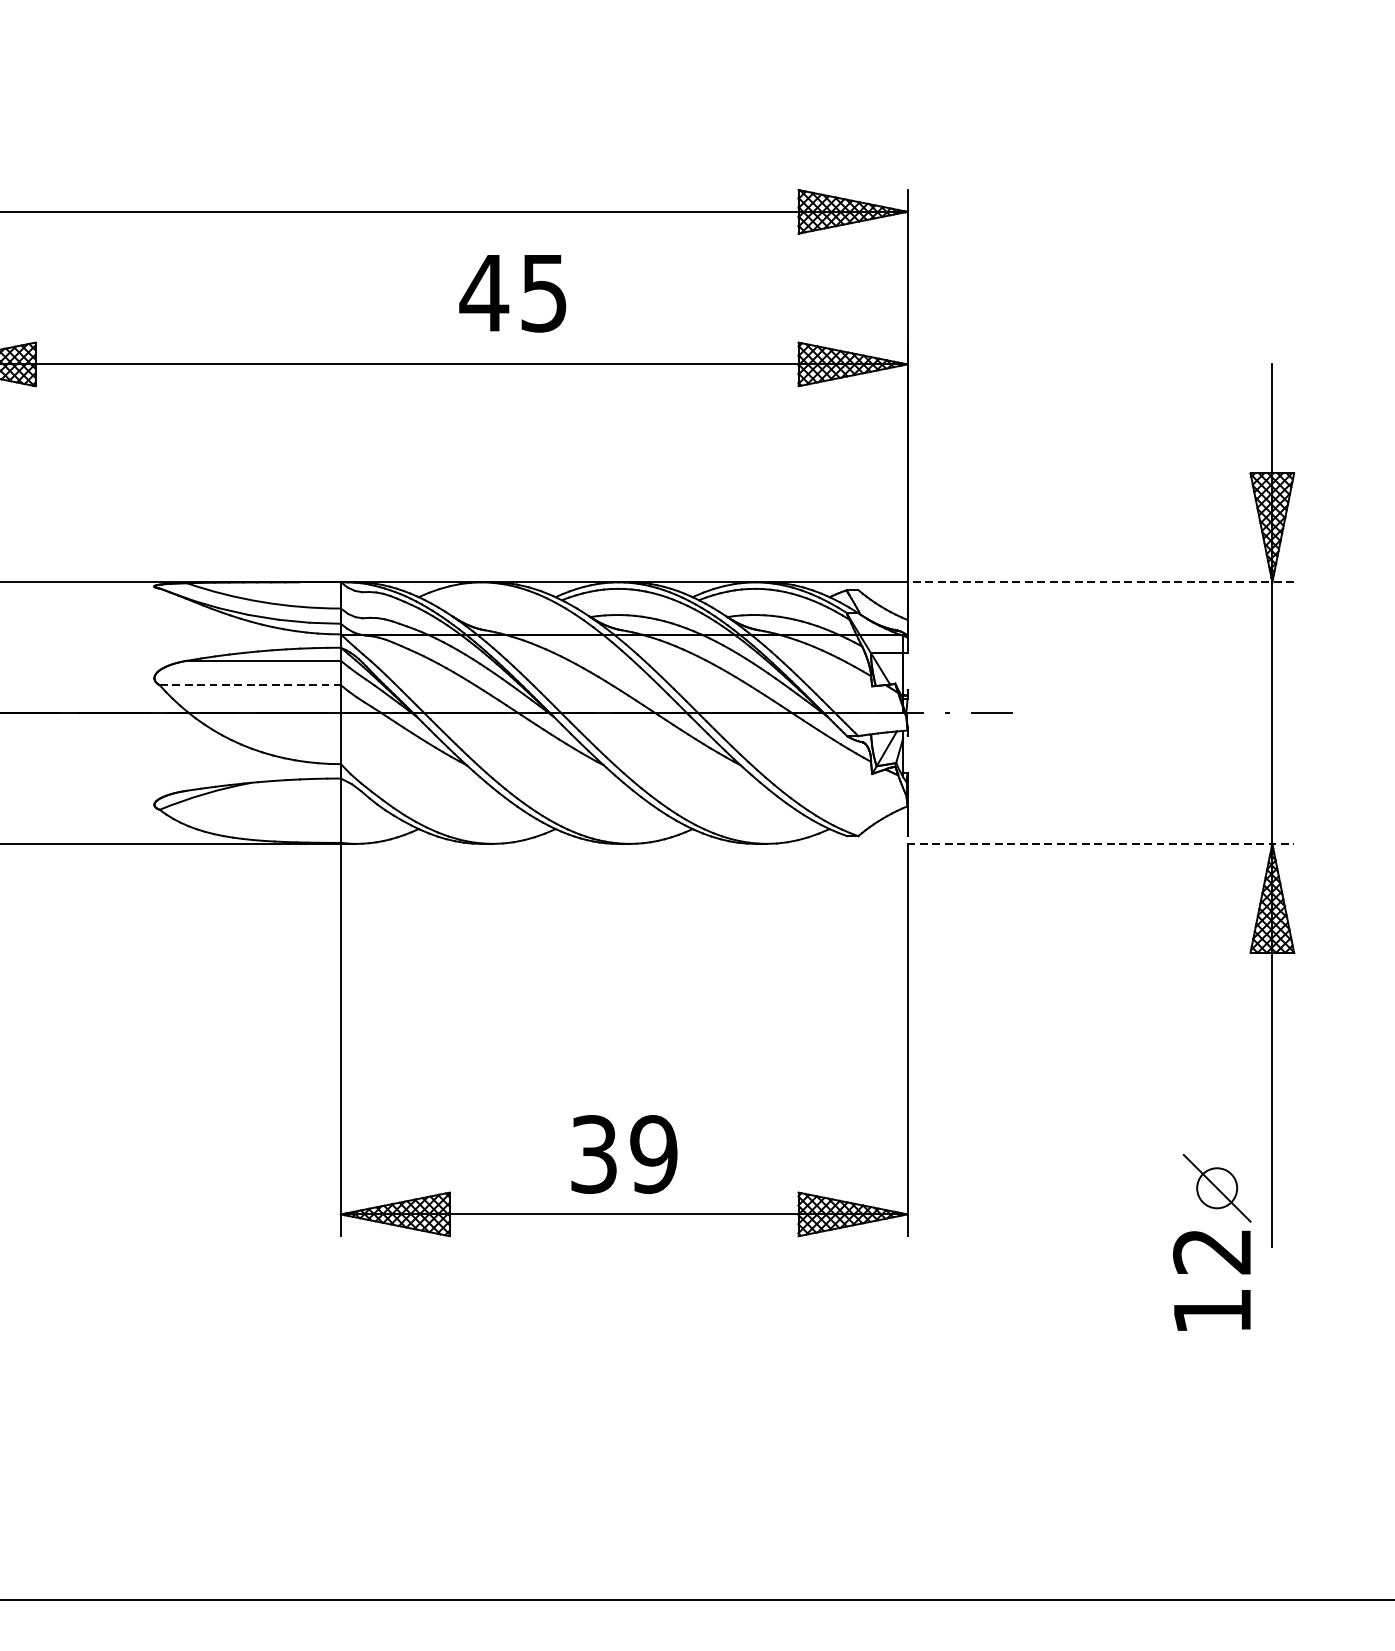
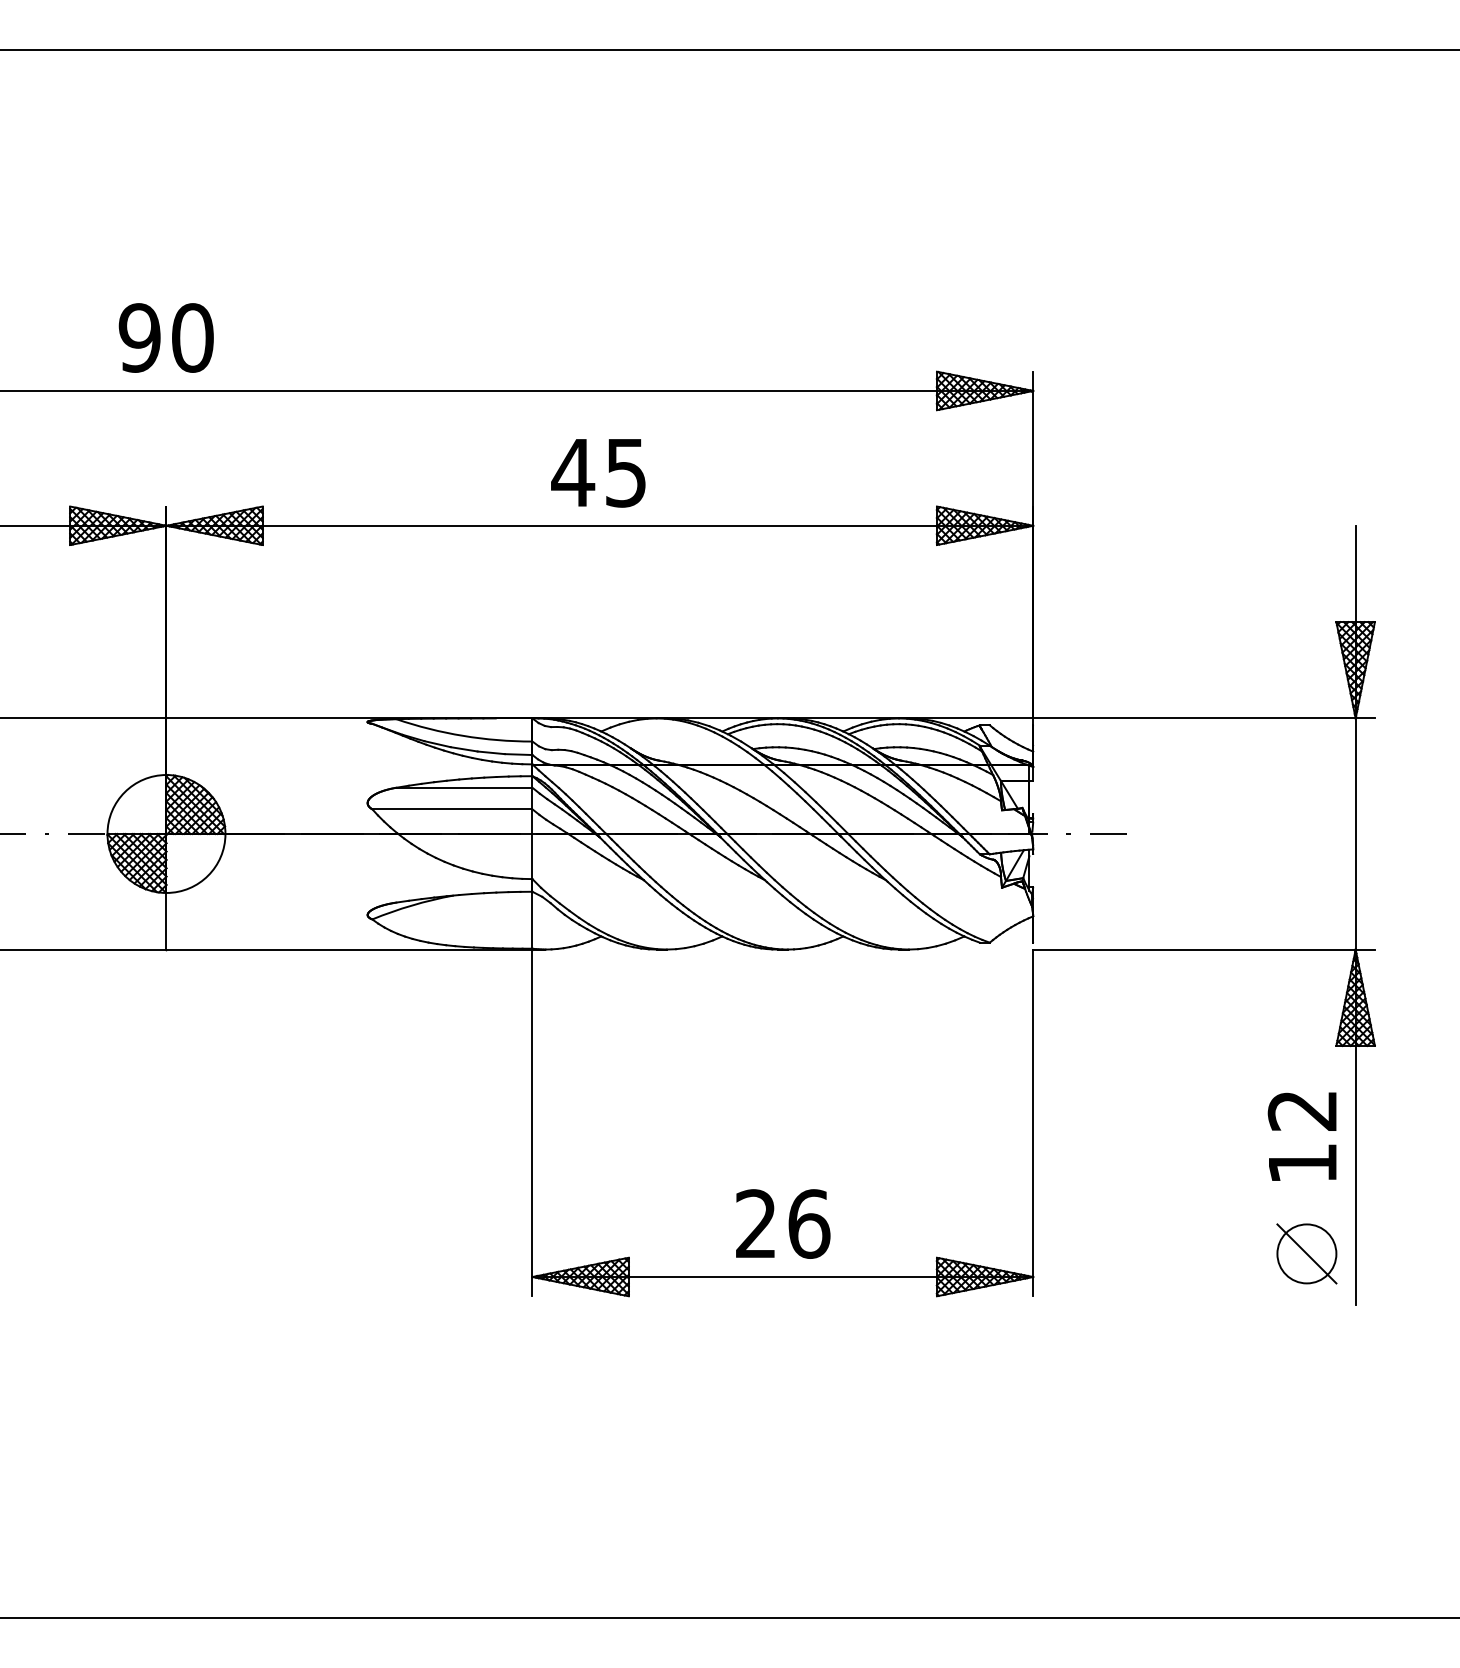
text: (512, 293) -> (598, 473), moved
line: (1101, 582) -> (1204, 718), dashed -> solid
line: (250, 685) -> (452, 809), dashed -> solid
line: (1101, 843) -> (1204, 949), dashed -> solid
text: (624, 1153) -> (783, 1223), 39 -> 26
circle: (1216, 1187) -> (1306, 1253), size x1.67
text: (1211, 1280) -> (1301, 1136), moved

